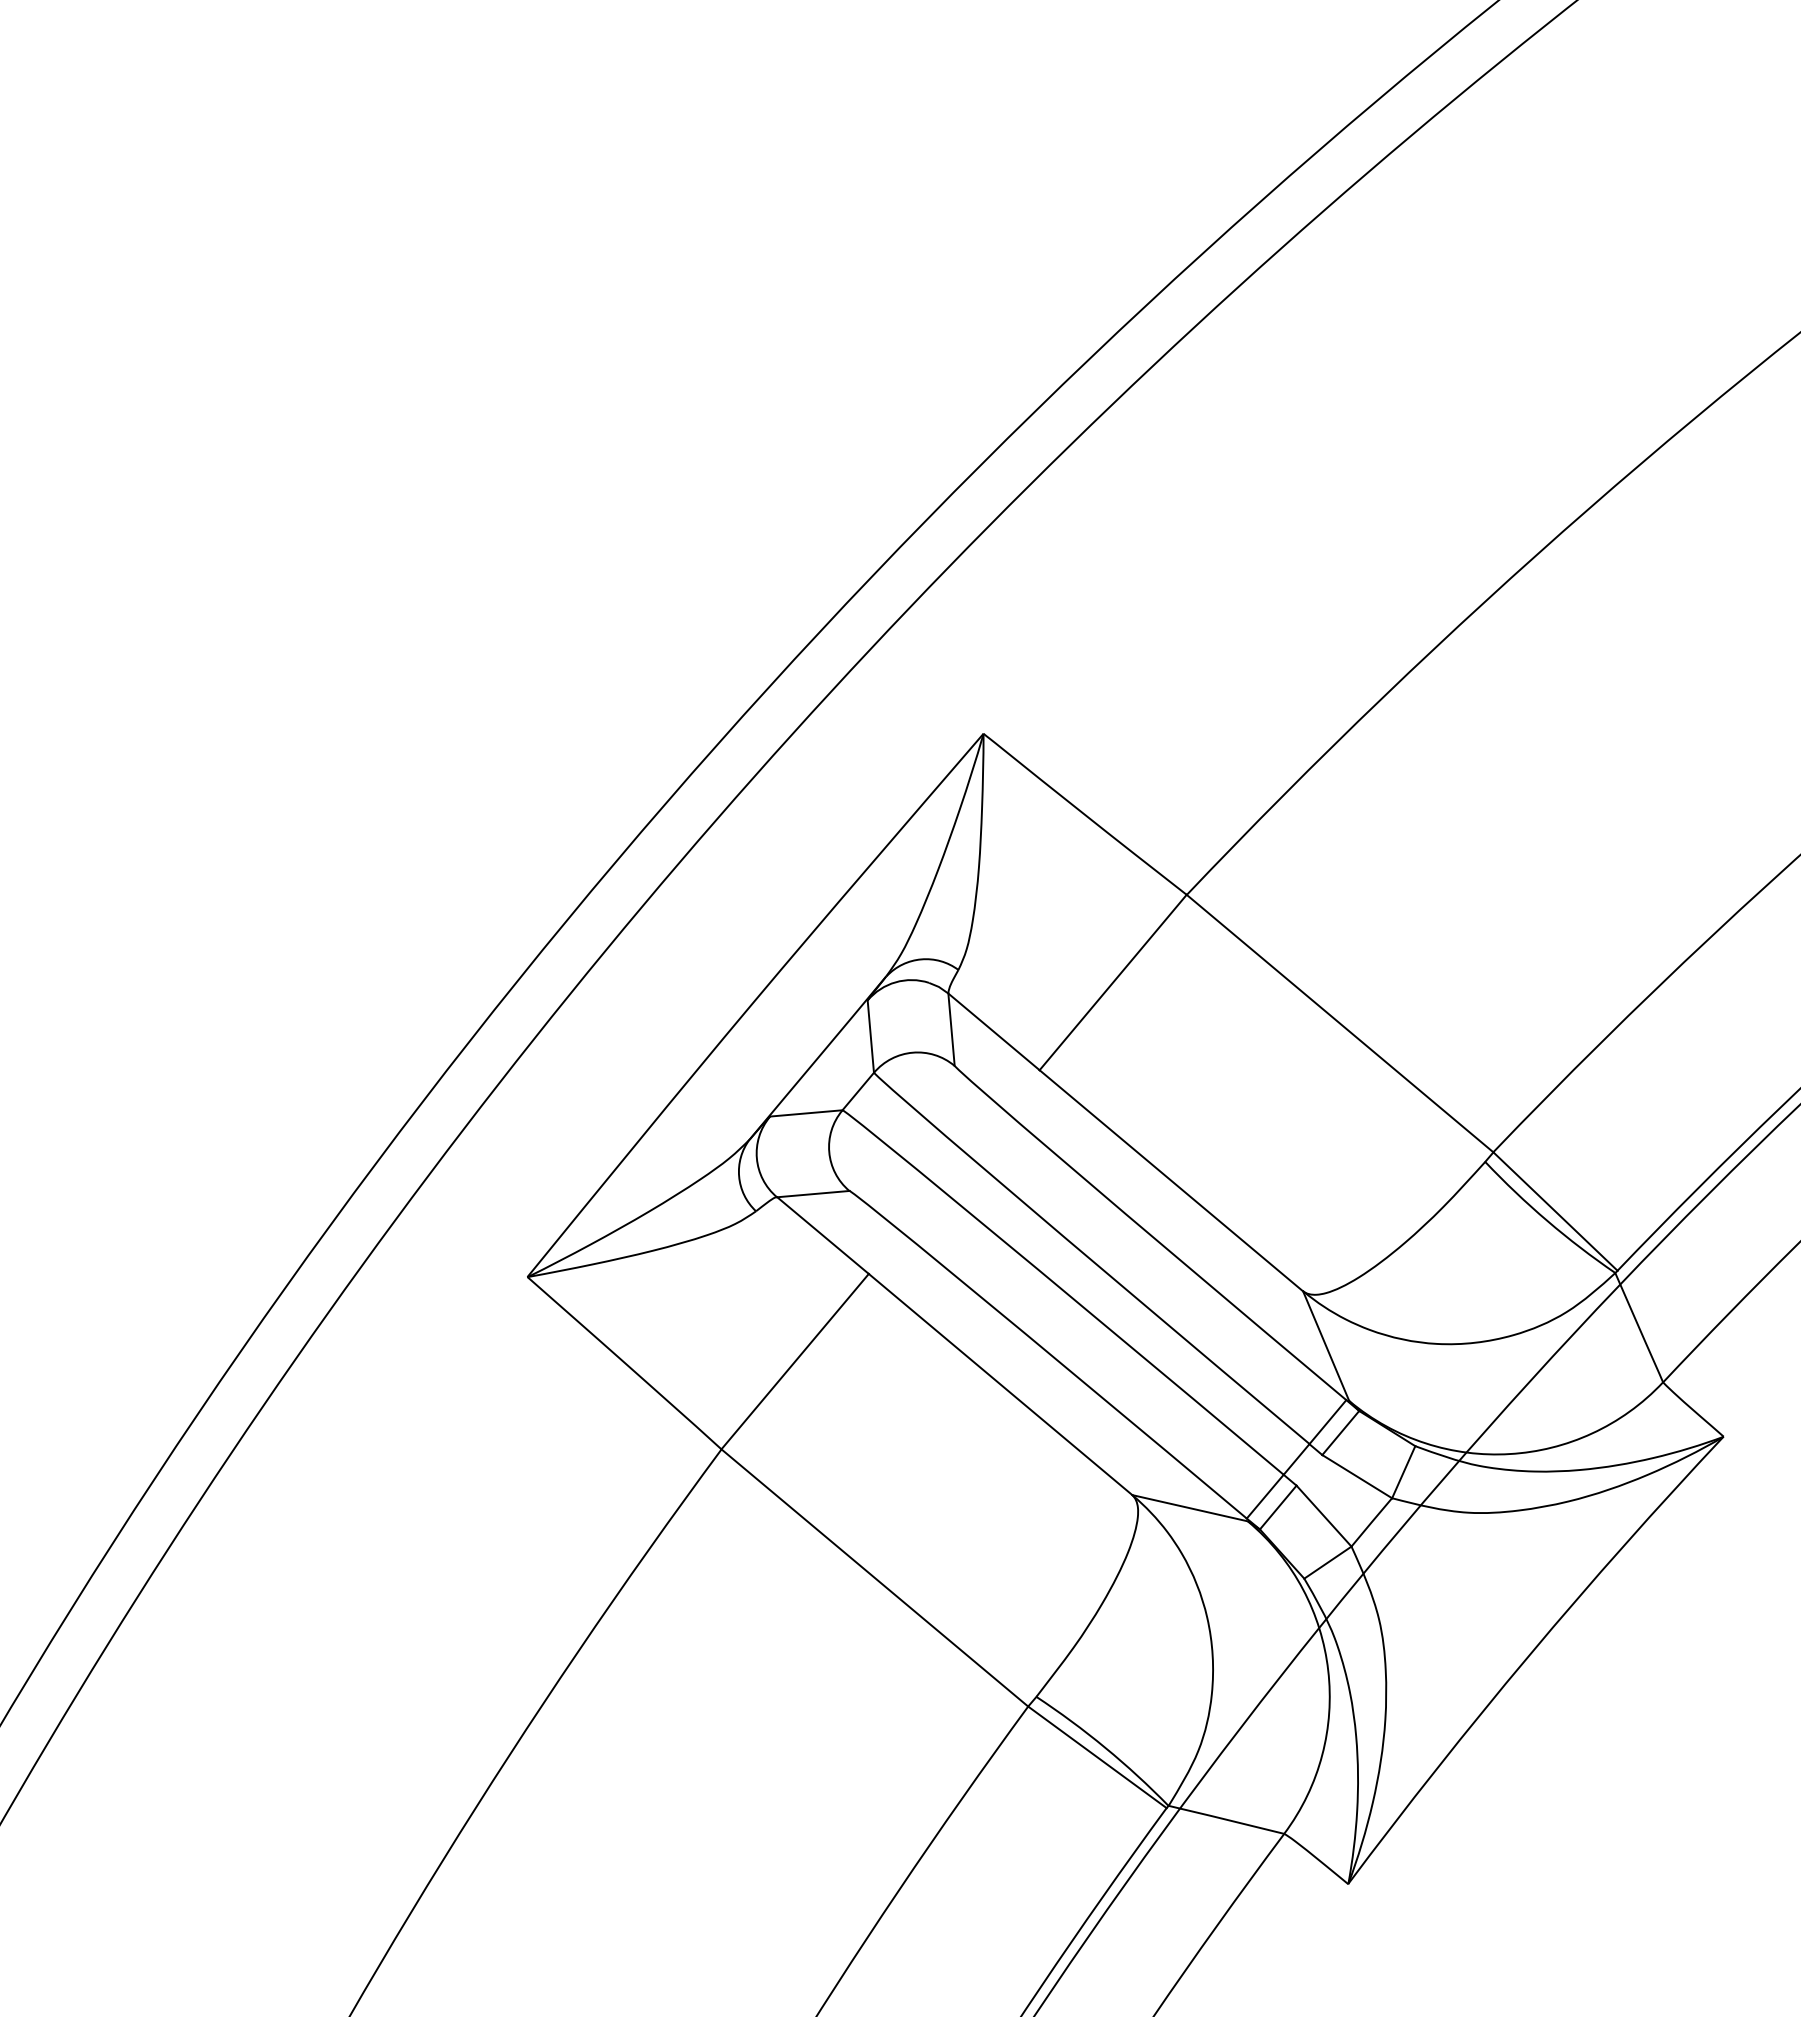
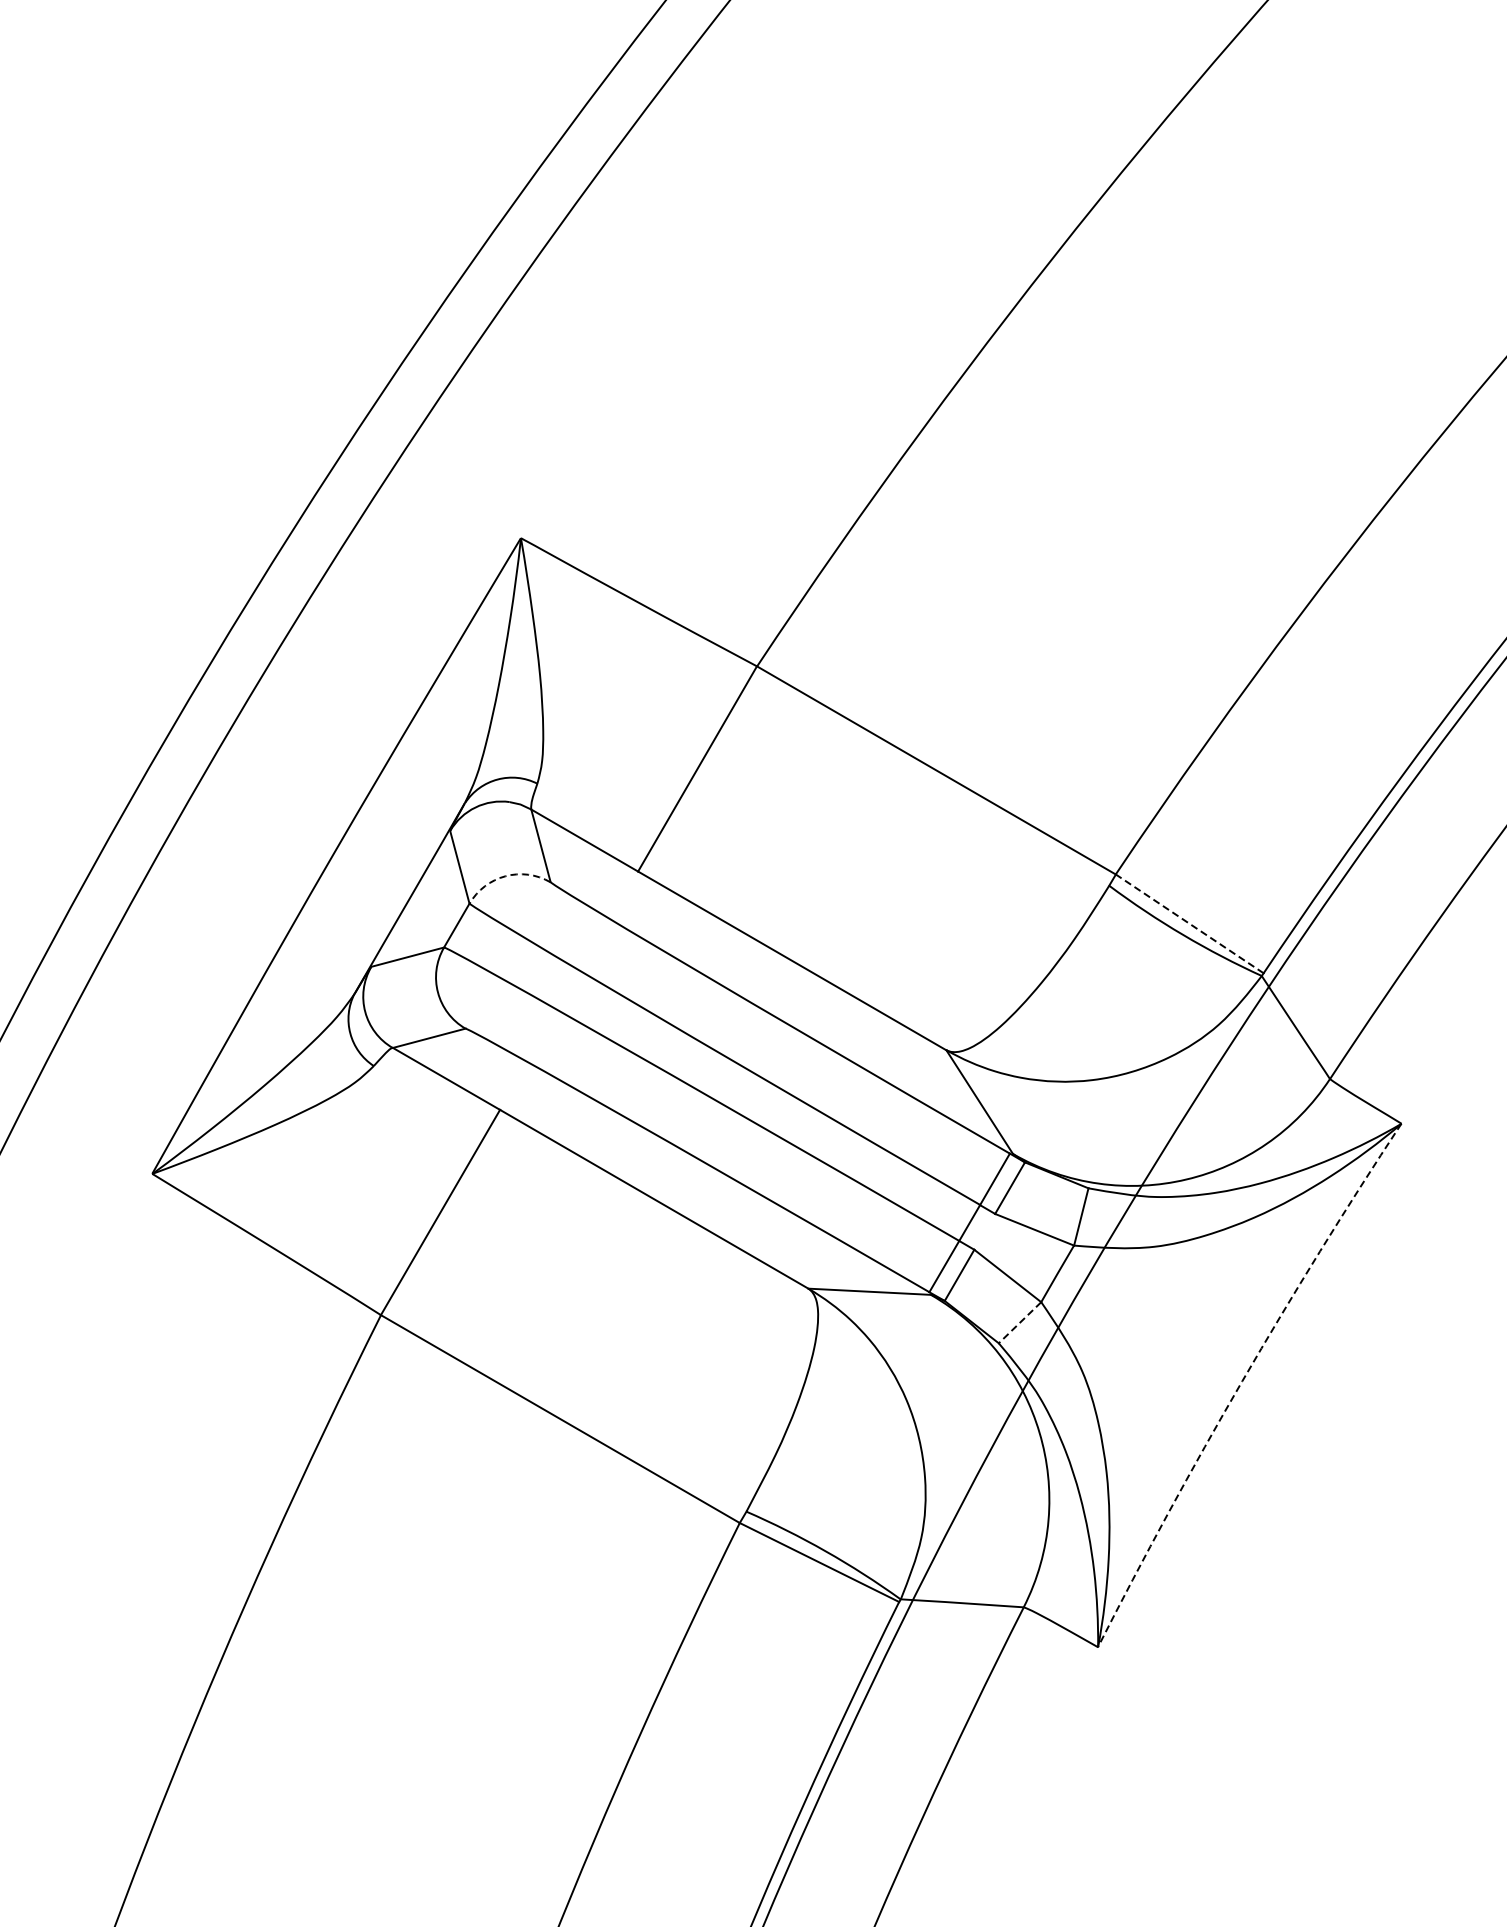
arc: (912, 1052) -> (505, 876), solid -> dashed
line: (1555, 1211) -> (1189, 923), solid -> dashed
line: (1327, 1562) -> (1019, 1322), solid -> dashed
arc: (1529, 1655) -> (1242, 1381), solid -> dashed

